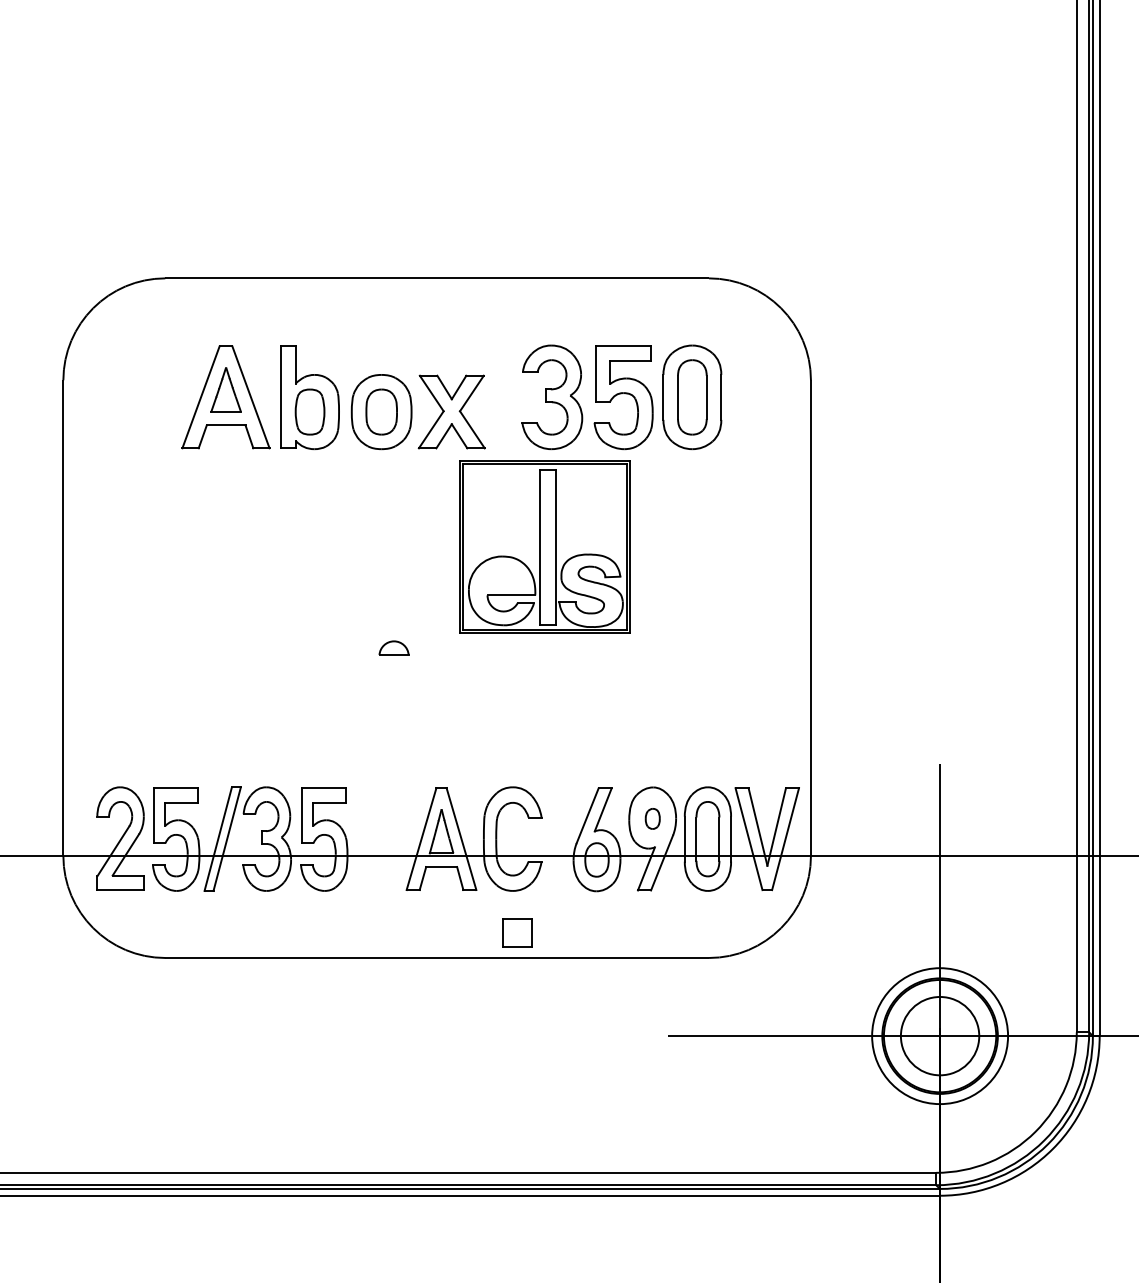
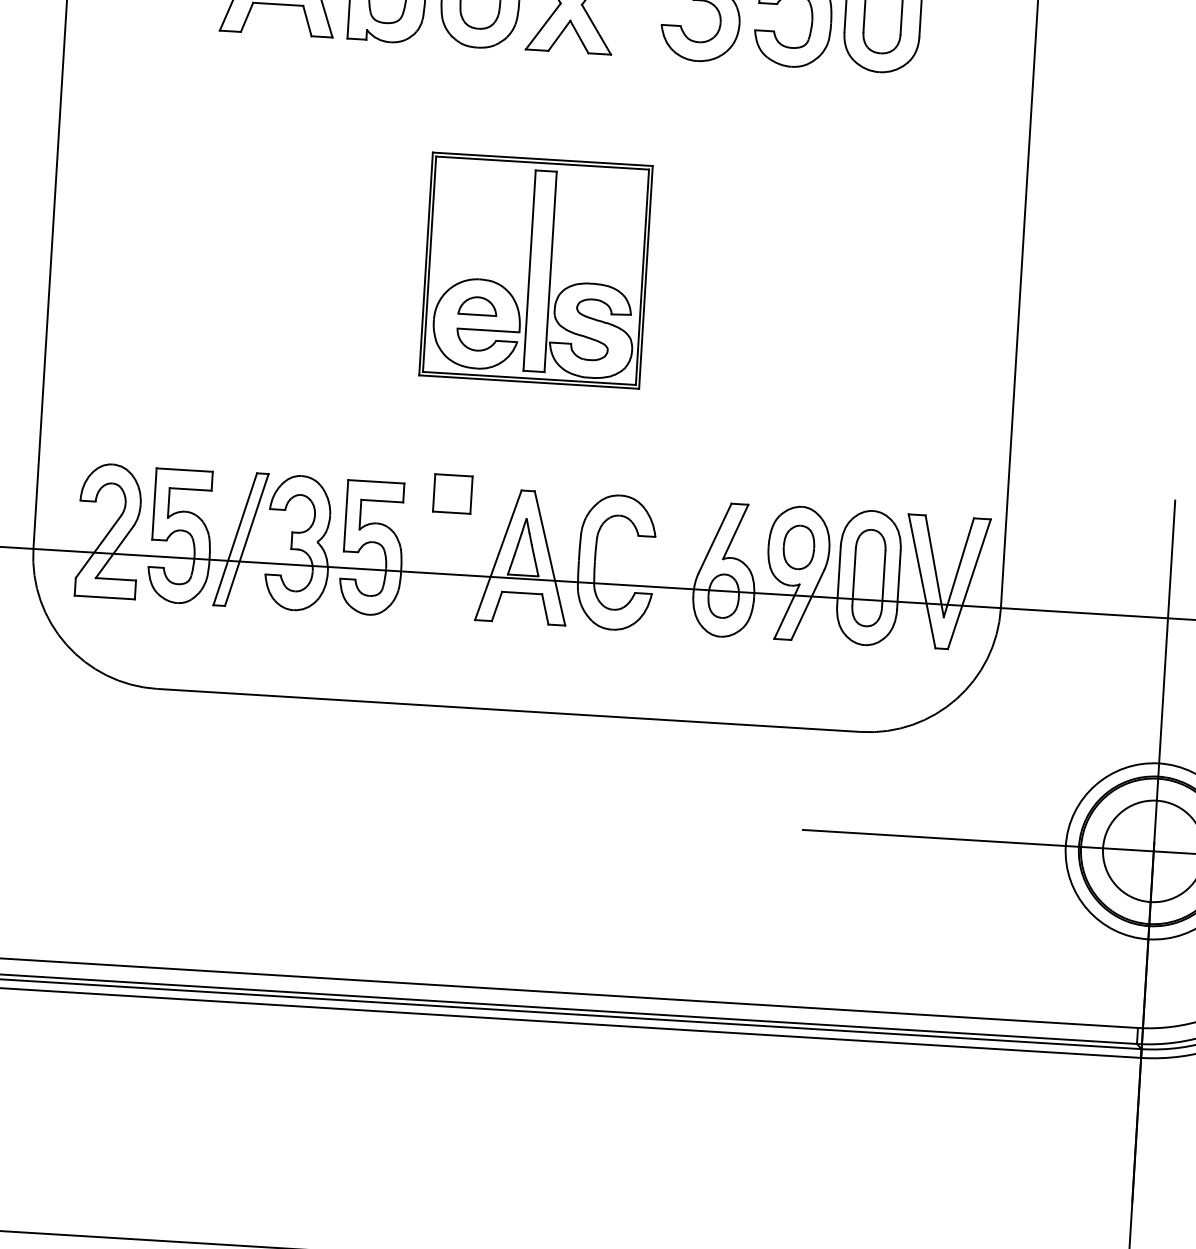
part: (544, 546) -> (535, 269), moved
part: (652, 818) -> (798, 546), size x1.67
part: (517, 932) -> (452, 493), moved

